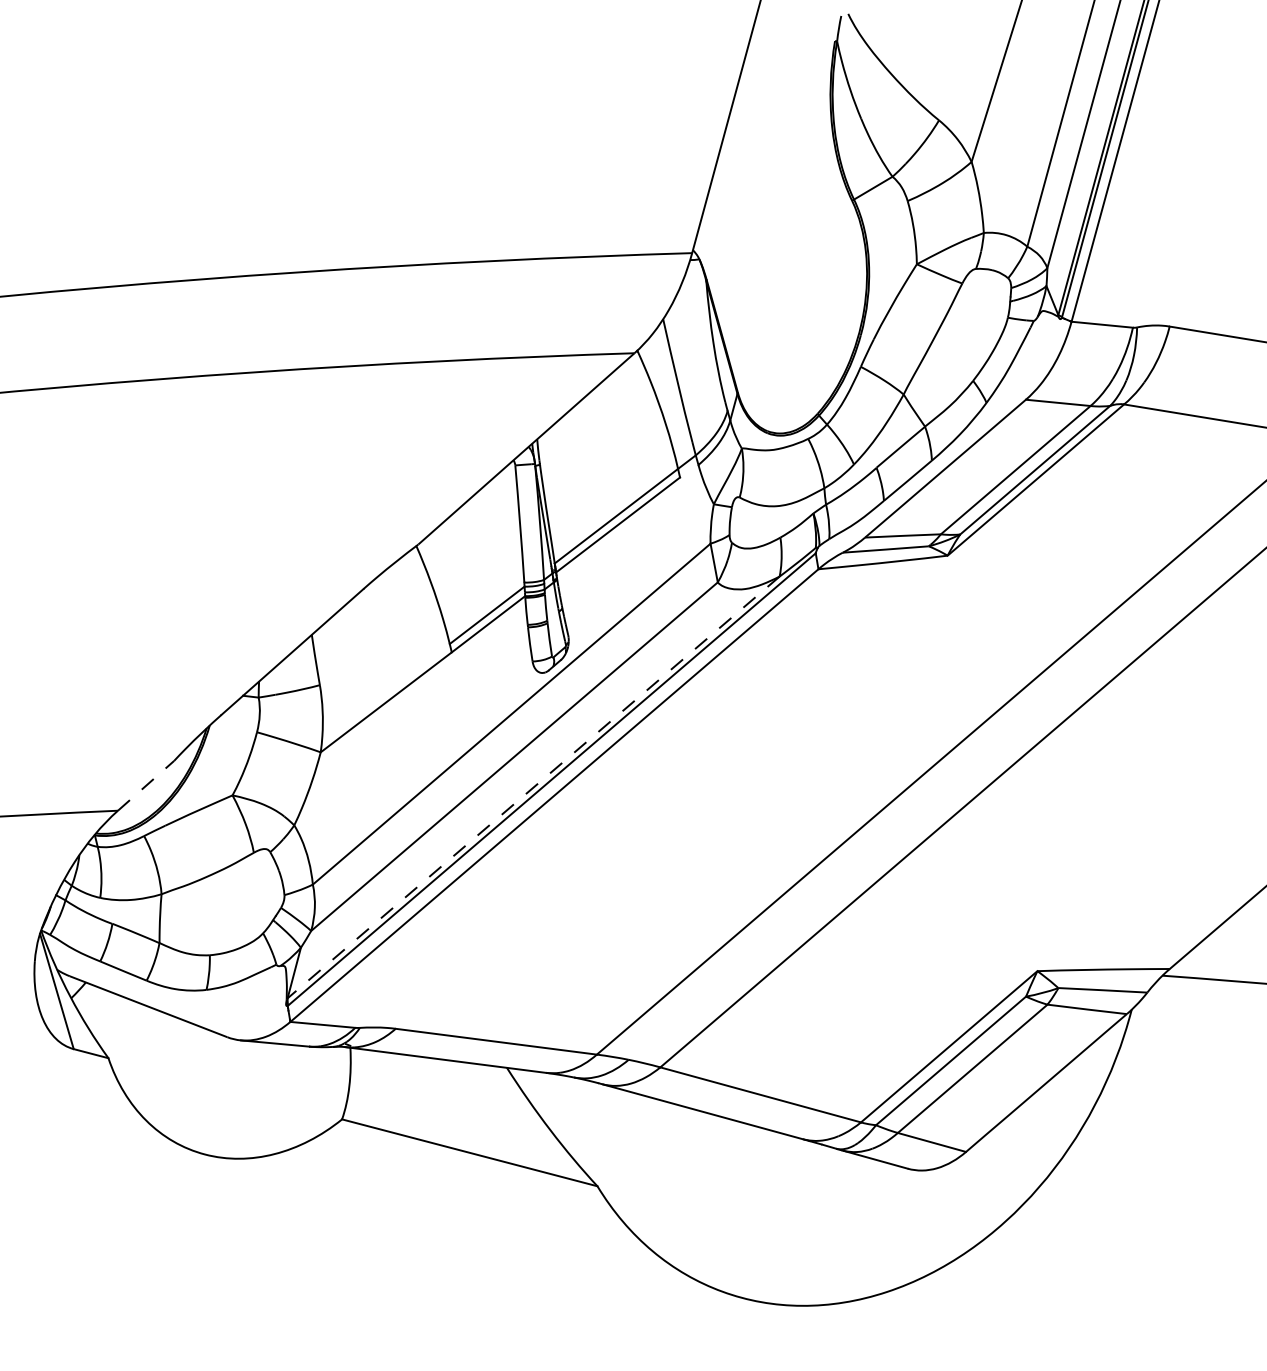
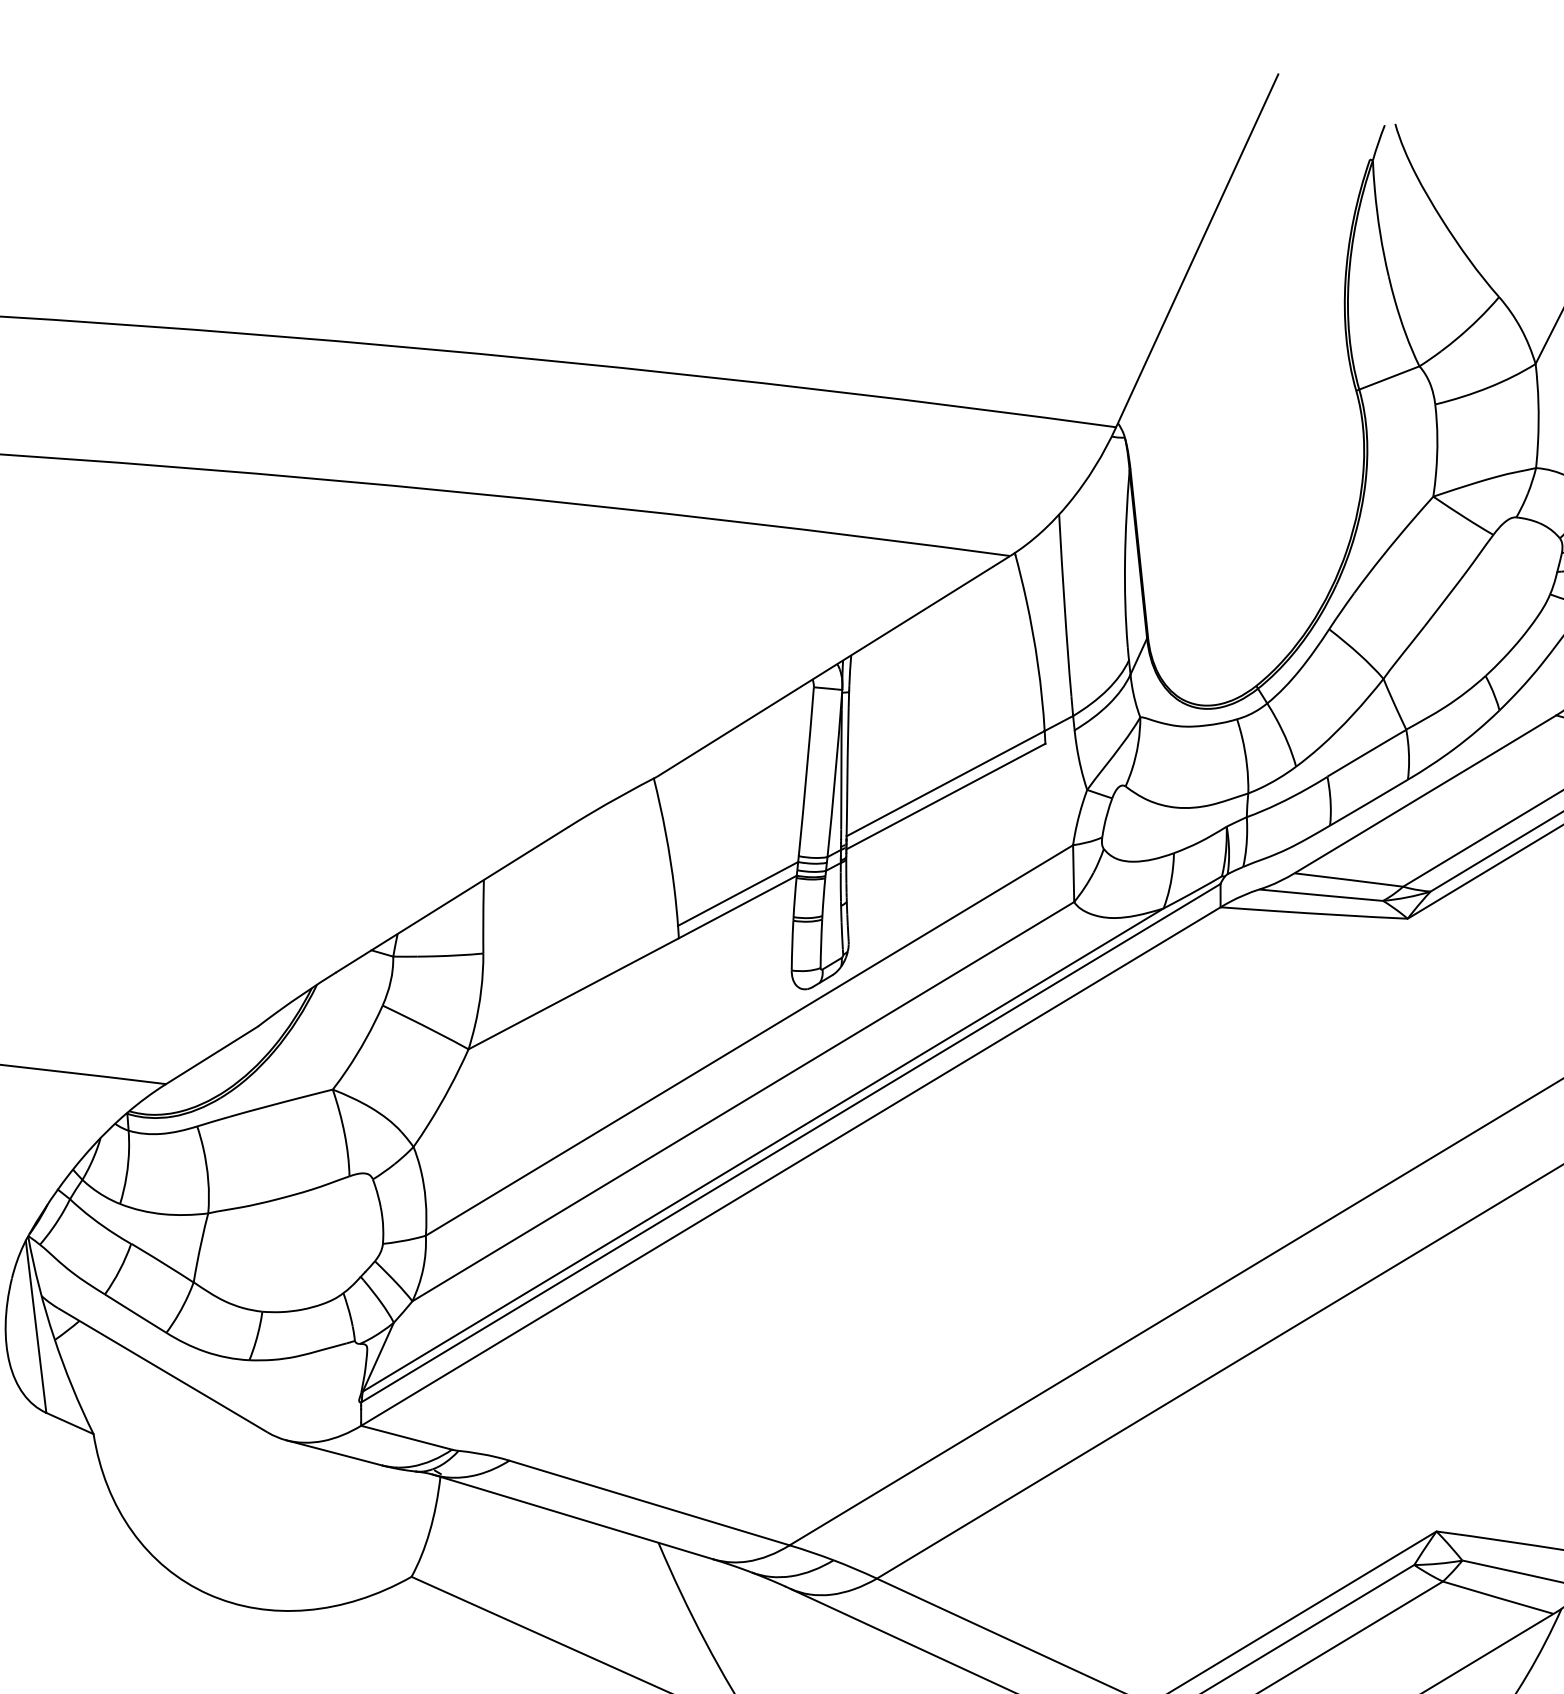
line: (146, 785) -> (212, 1055), dashed -> solid
line: (533, 787) -> (763, 1150), dashed -> solid

